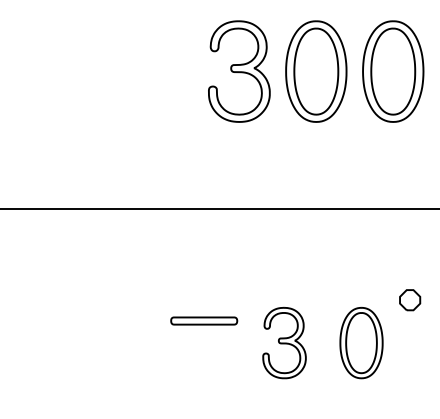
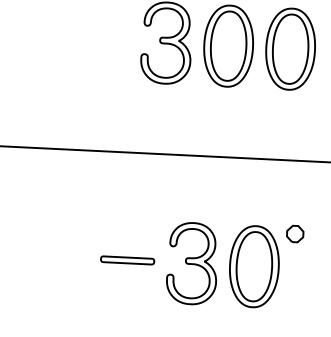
part: (204, 320) -> (127, 260), moved
part: (284, 342) -> (192, 263), size x1.43
part: (361, 342) -> (254, 266), size x1.43

